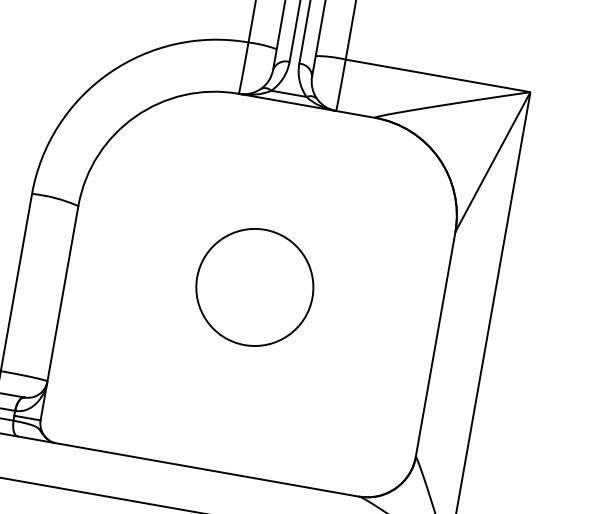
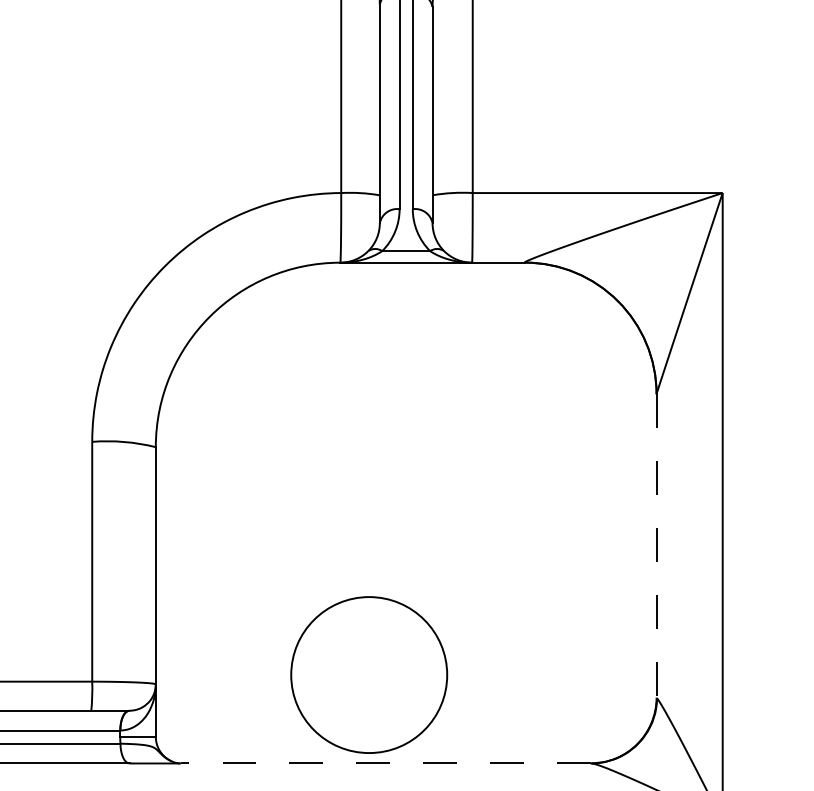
circle: (255, 287) -> (369, 674), moved
line: (435, 344) -> (656, 546), solid -> dashed
line: (206, 469) -> (385, 763), solid -> dashed

